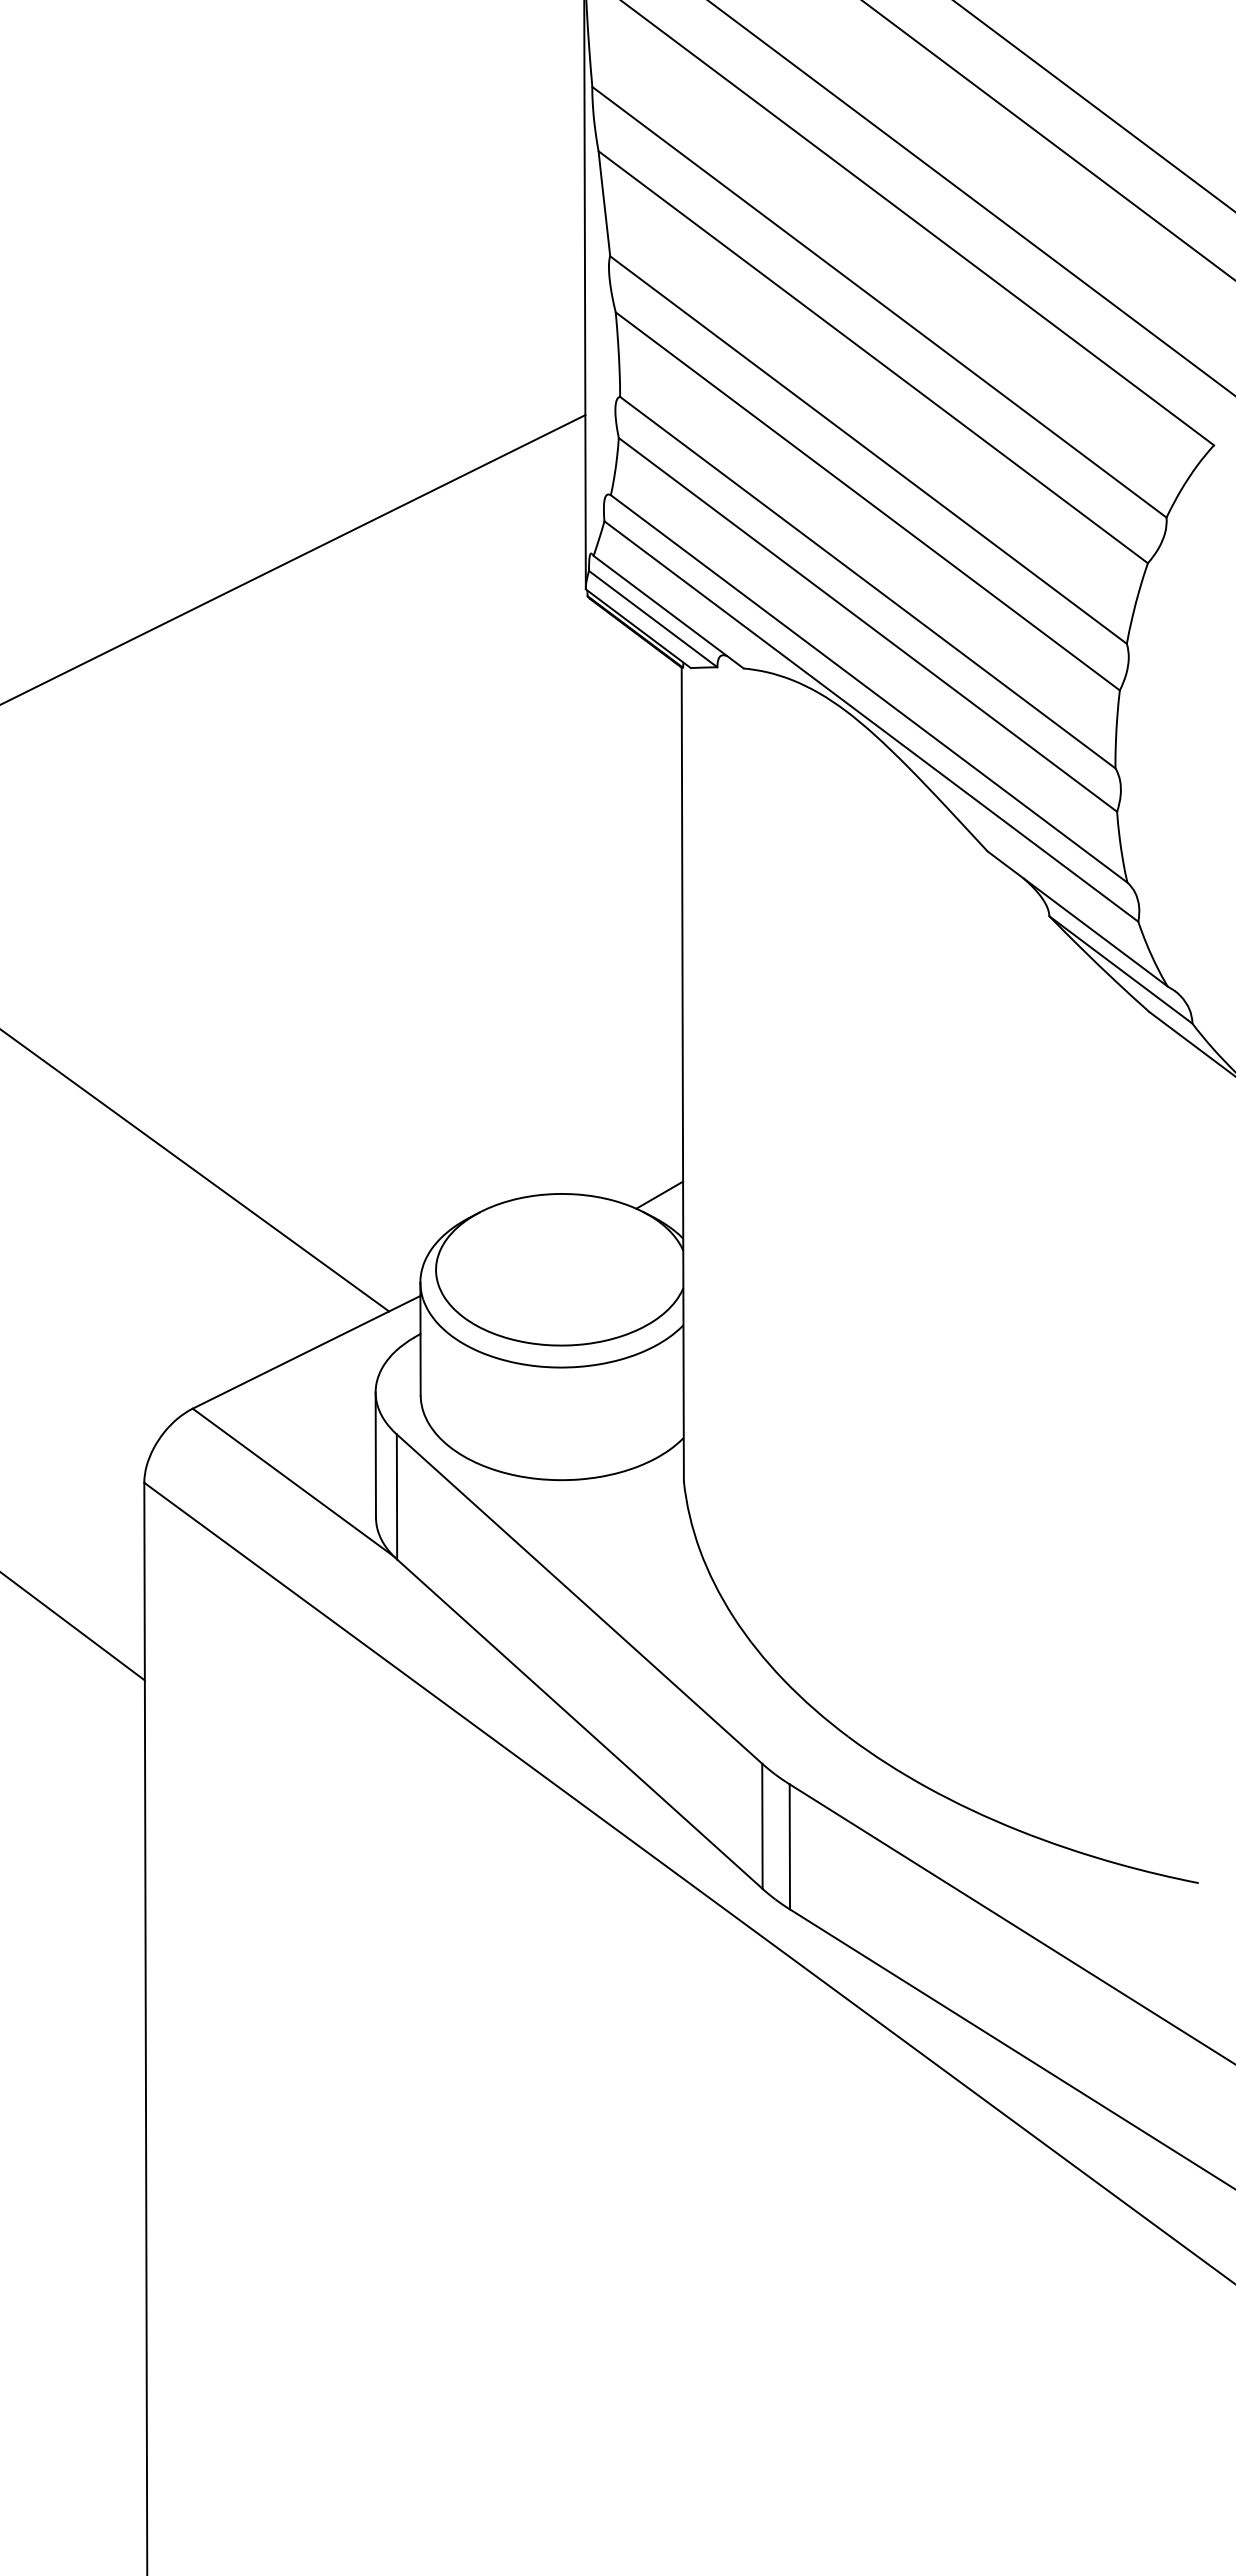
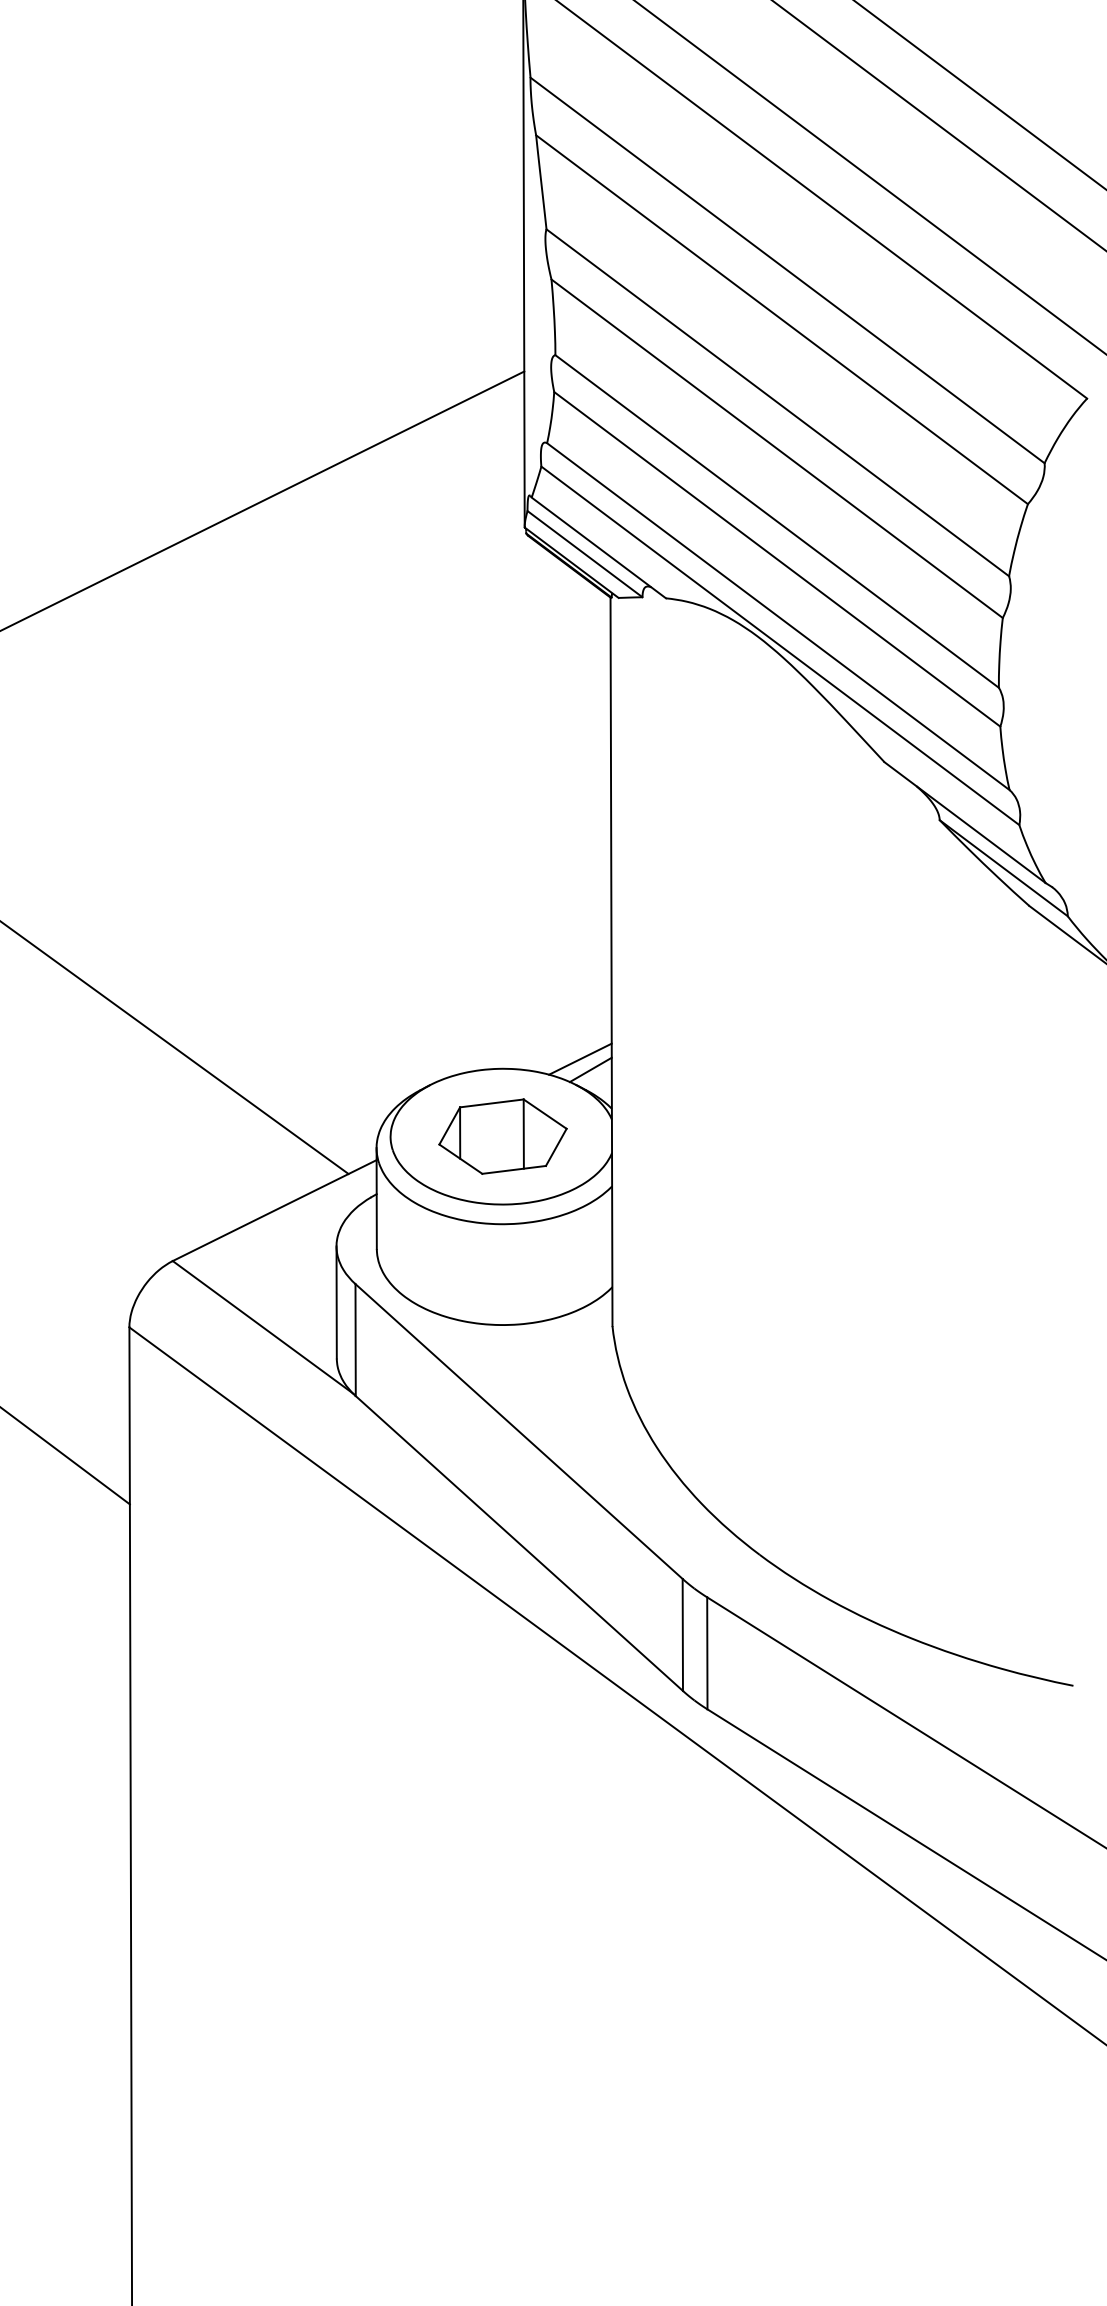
line: (648, 1182) -> (580, 1058), added
part: (561, 1269) -> (502, 1136), added

